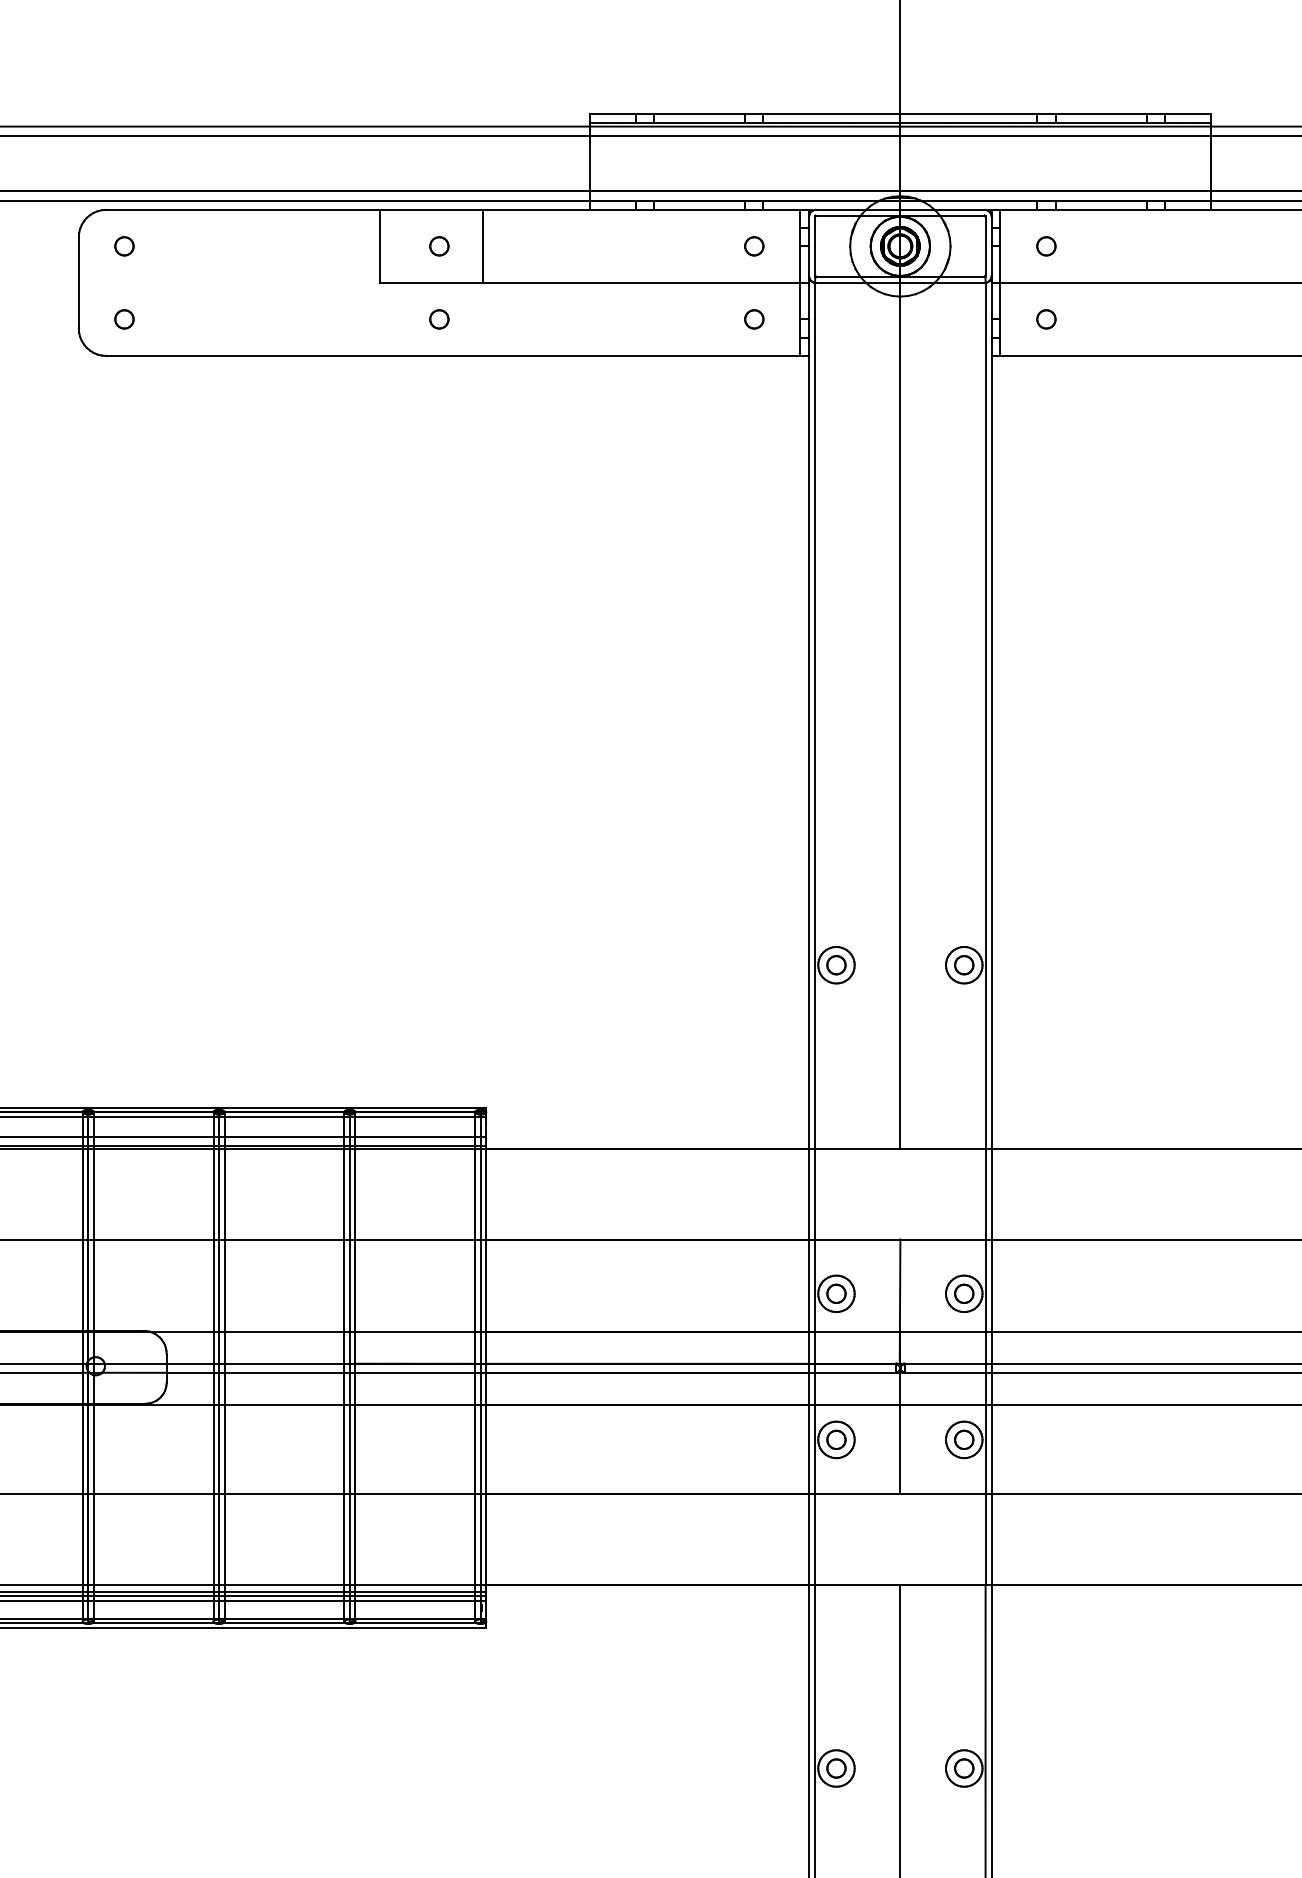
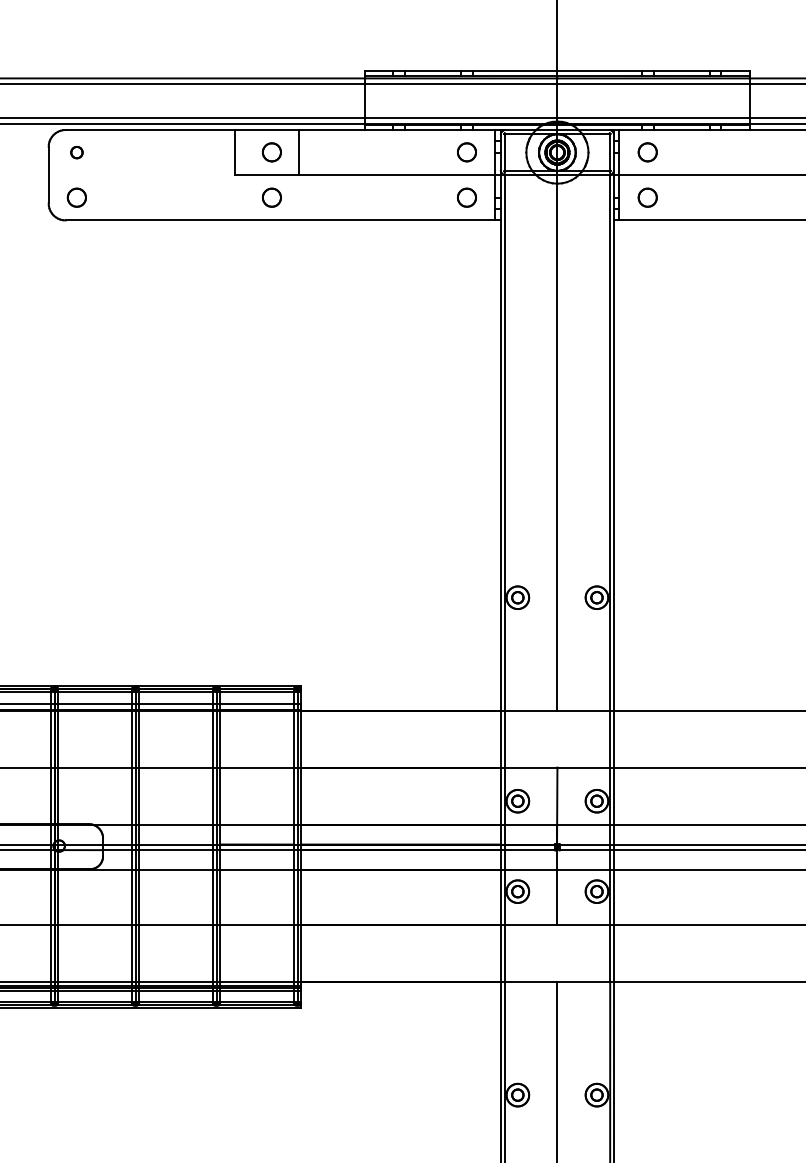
part: (438, 246) -> (271, 152), size x1.6
part: (753, 246) -> (466, 152), size x1.6
part: (1045, 246) -> (647, 152), size x1.6
part: (123, 318) -> (76, 197), size x1.6
part: (438, 318) -> (271, 197), size x1.6
part: (753, 318) -> (466, 197), size x1.6
part: (1045, 318) -> (647, 197), size x1.6

